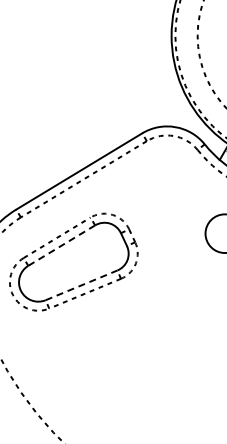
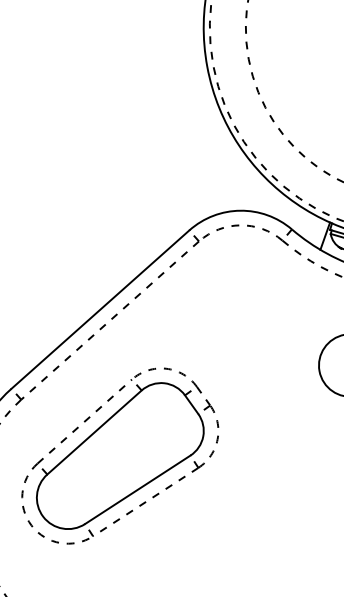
line: (61, 245) -> (94, 432), dashed -> solid
line: (81, 285) -> (137, 490), dashed -> solid

